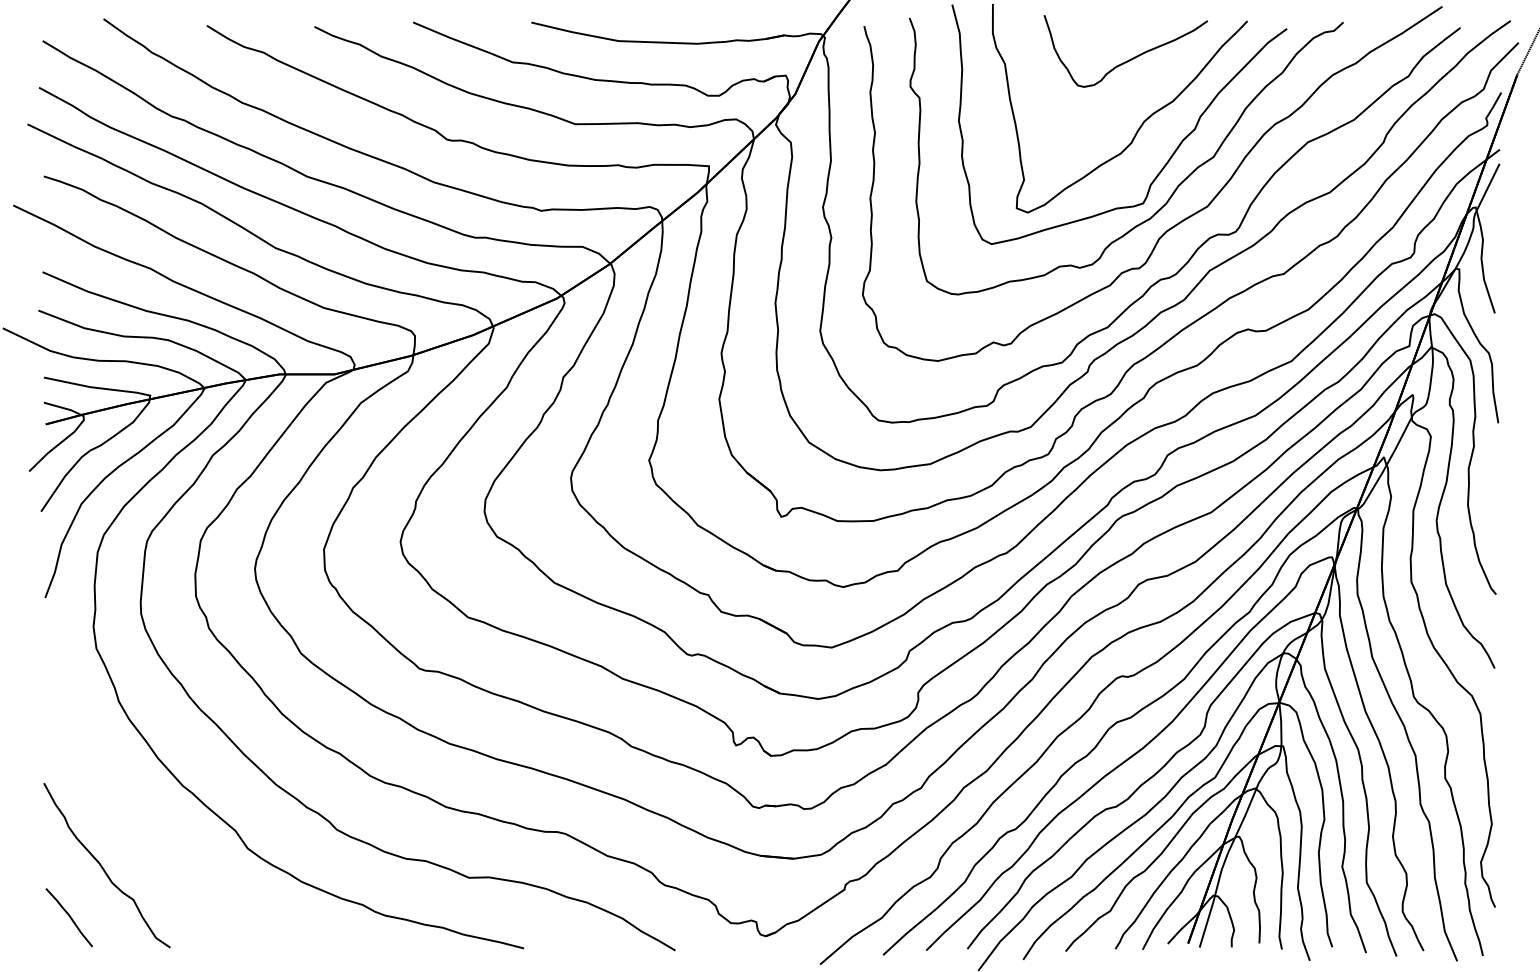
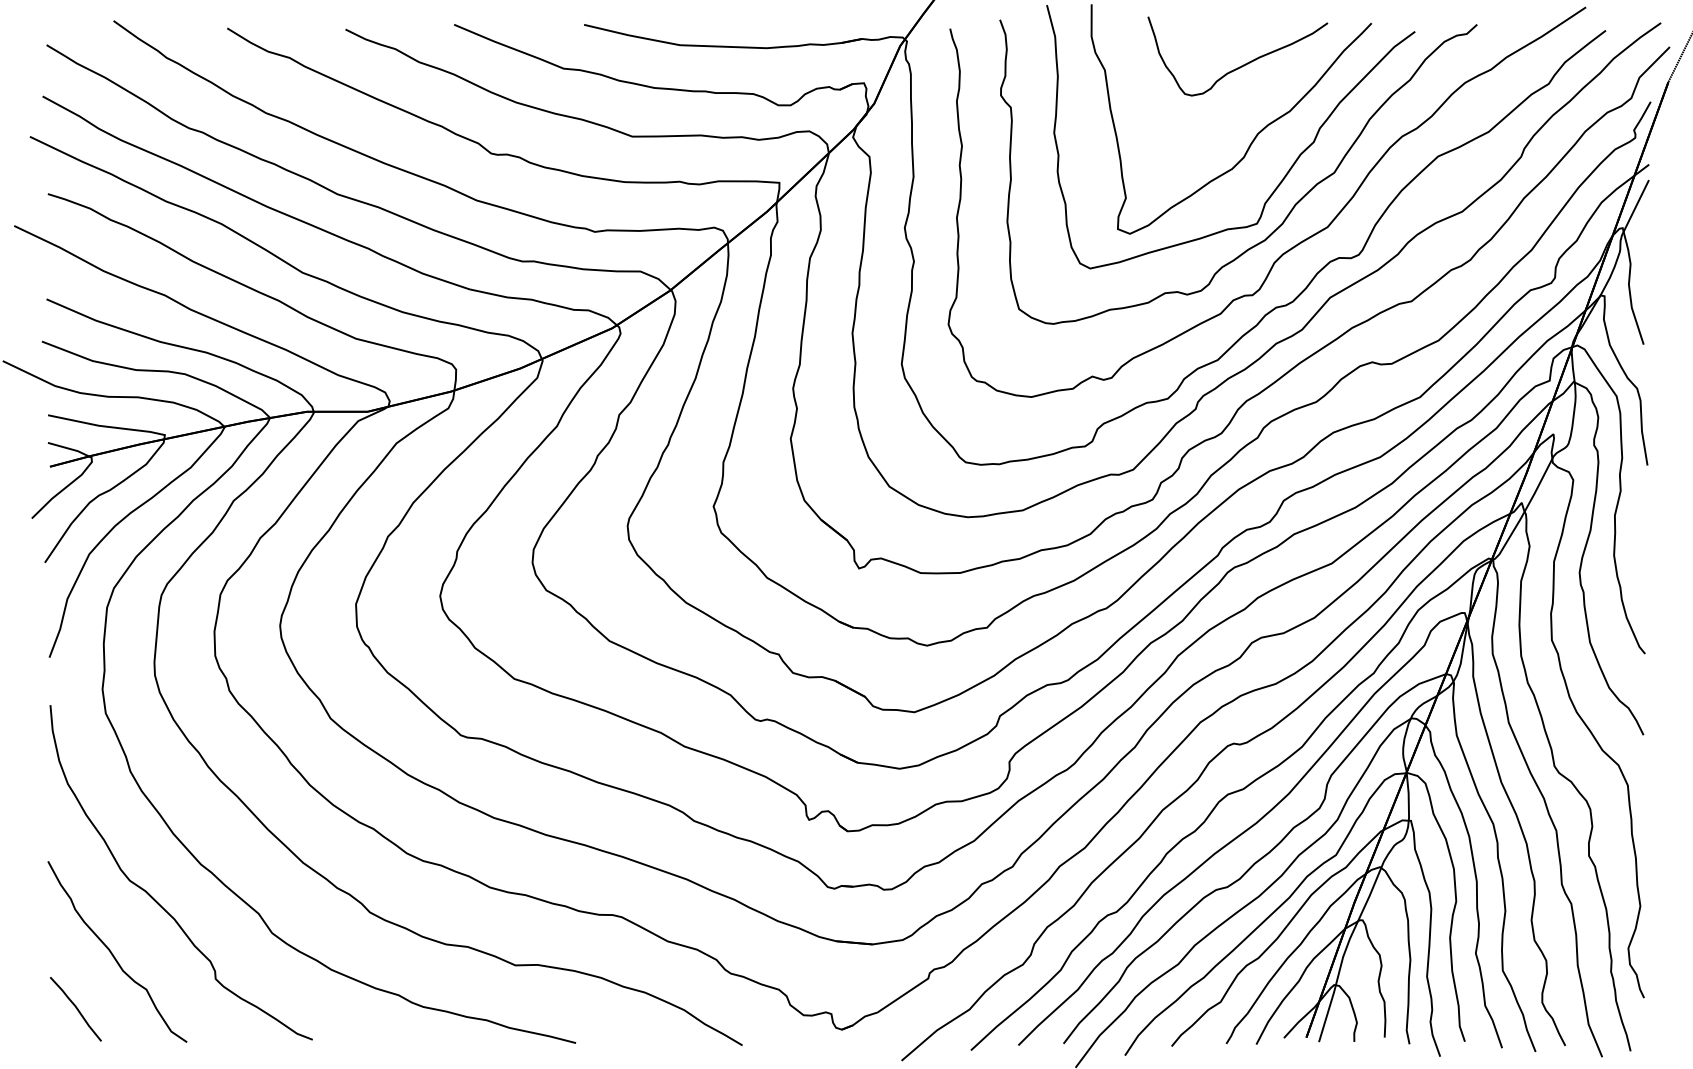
curve: (140, 816) -> (154, 898), added

